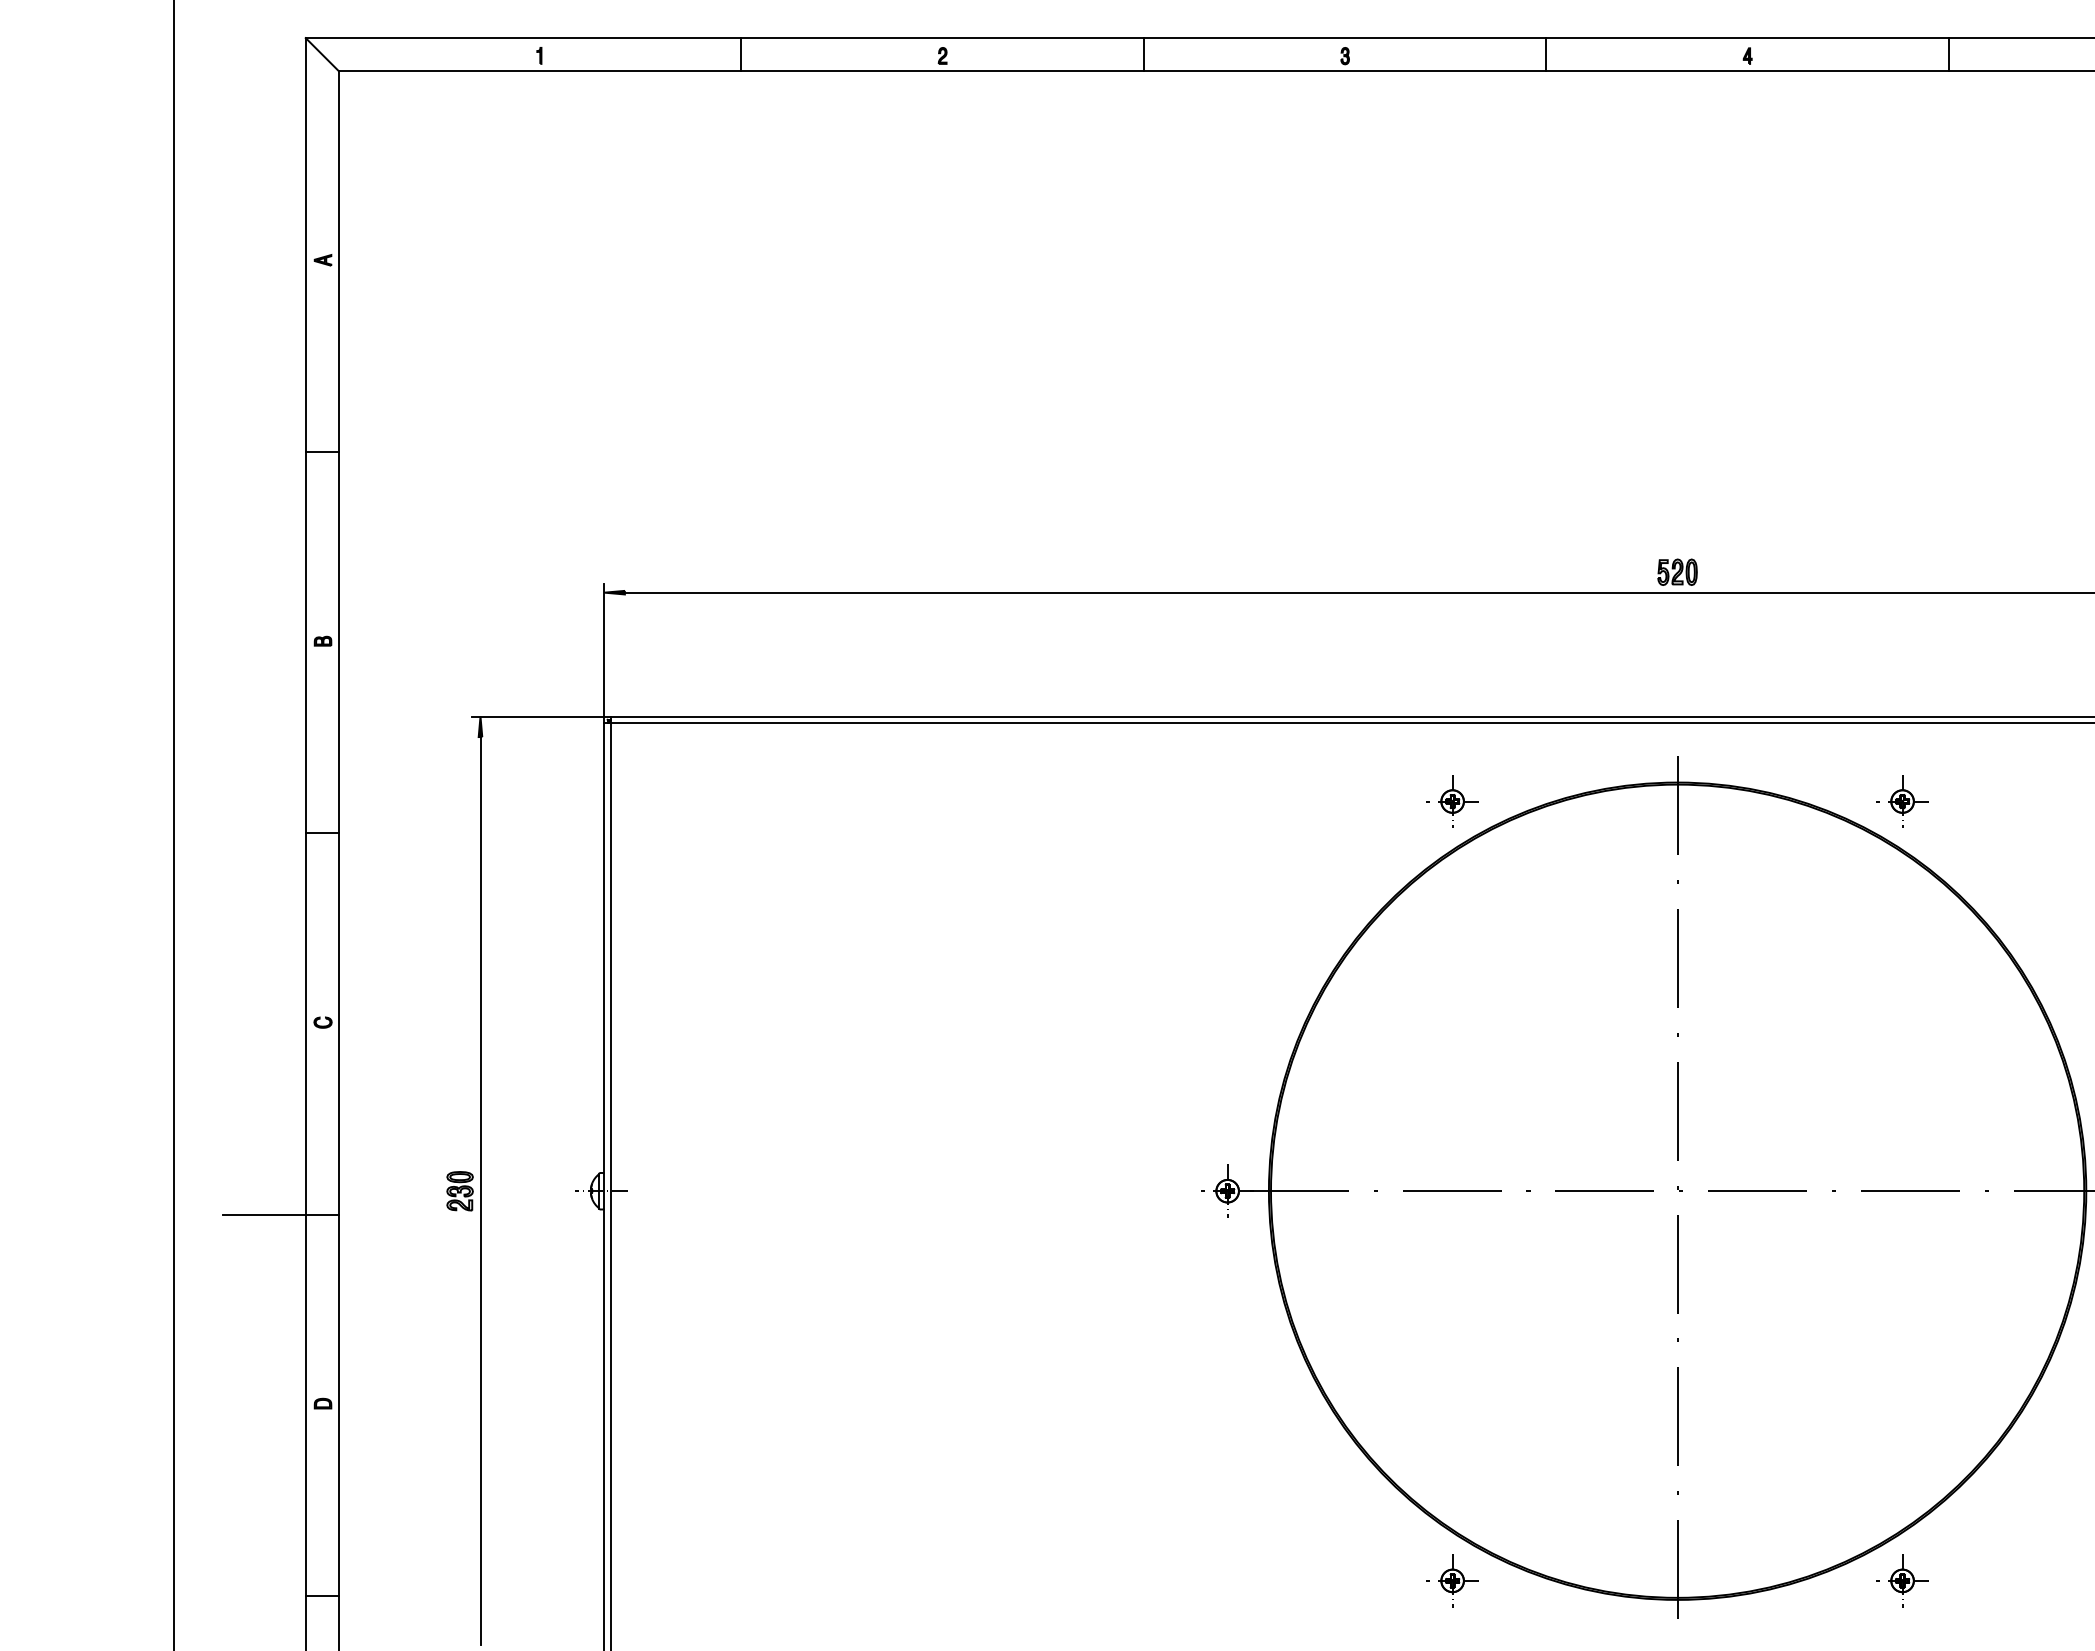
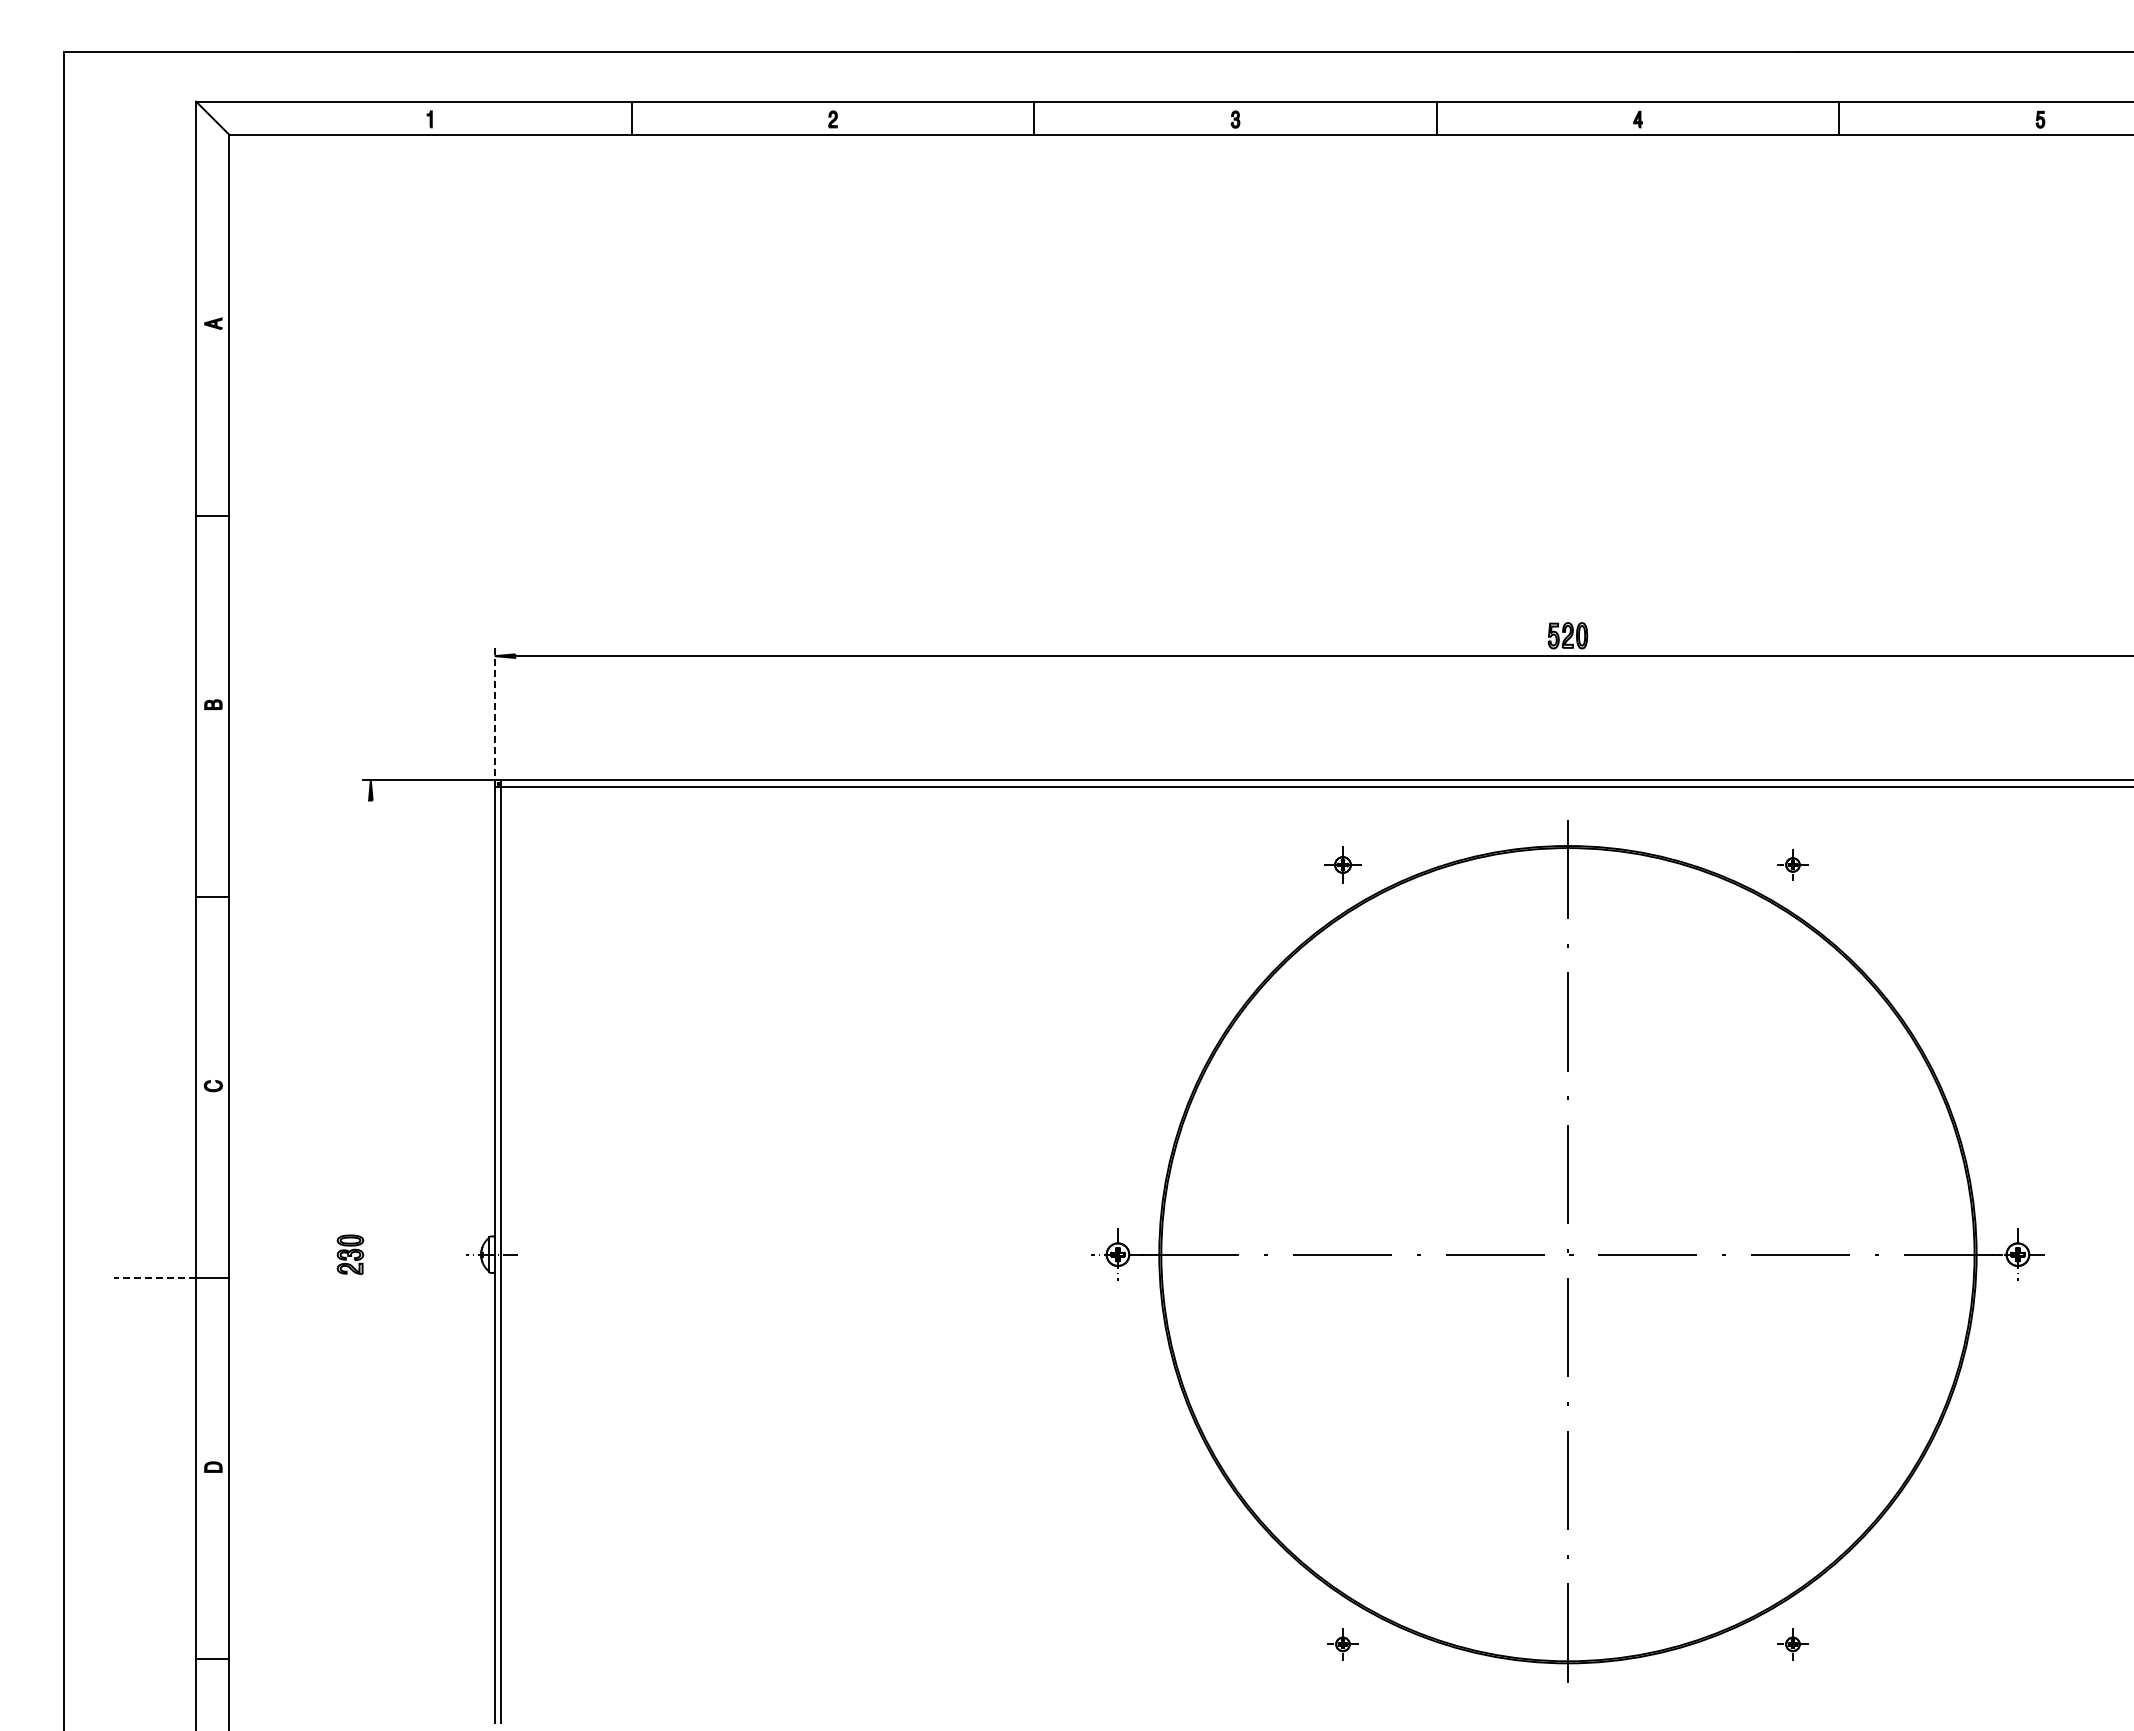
line: (604, 653) -> (494, 716), solid -> dashed
part: (1452, 801) -> (1342, 864), size x0.7
part: (1902, 801) -> (1792, 864), size x0.6
line: (480, 1191) -> (370, 1254), removed
line: (264, 1215) -> (154, 1278), solid -> dashed
part: (1452, 1581) -> (1342, 1644), size x0.6
part: (1902, 1581) -> (1792, 1644), size x0.6

